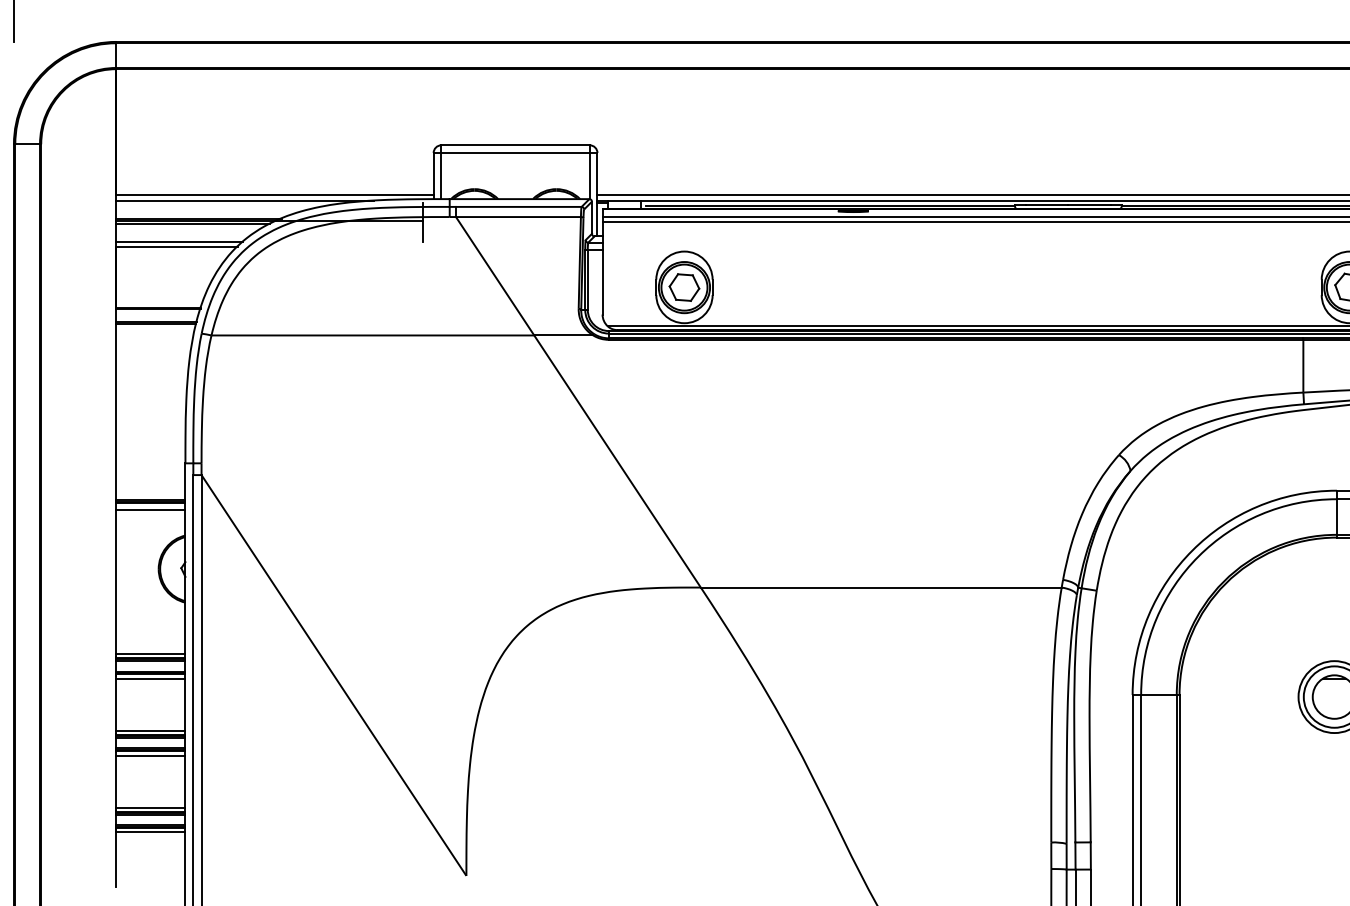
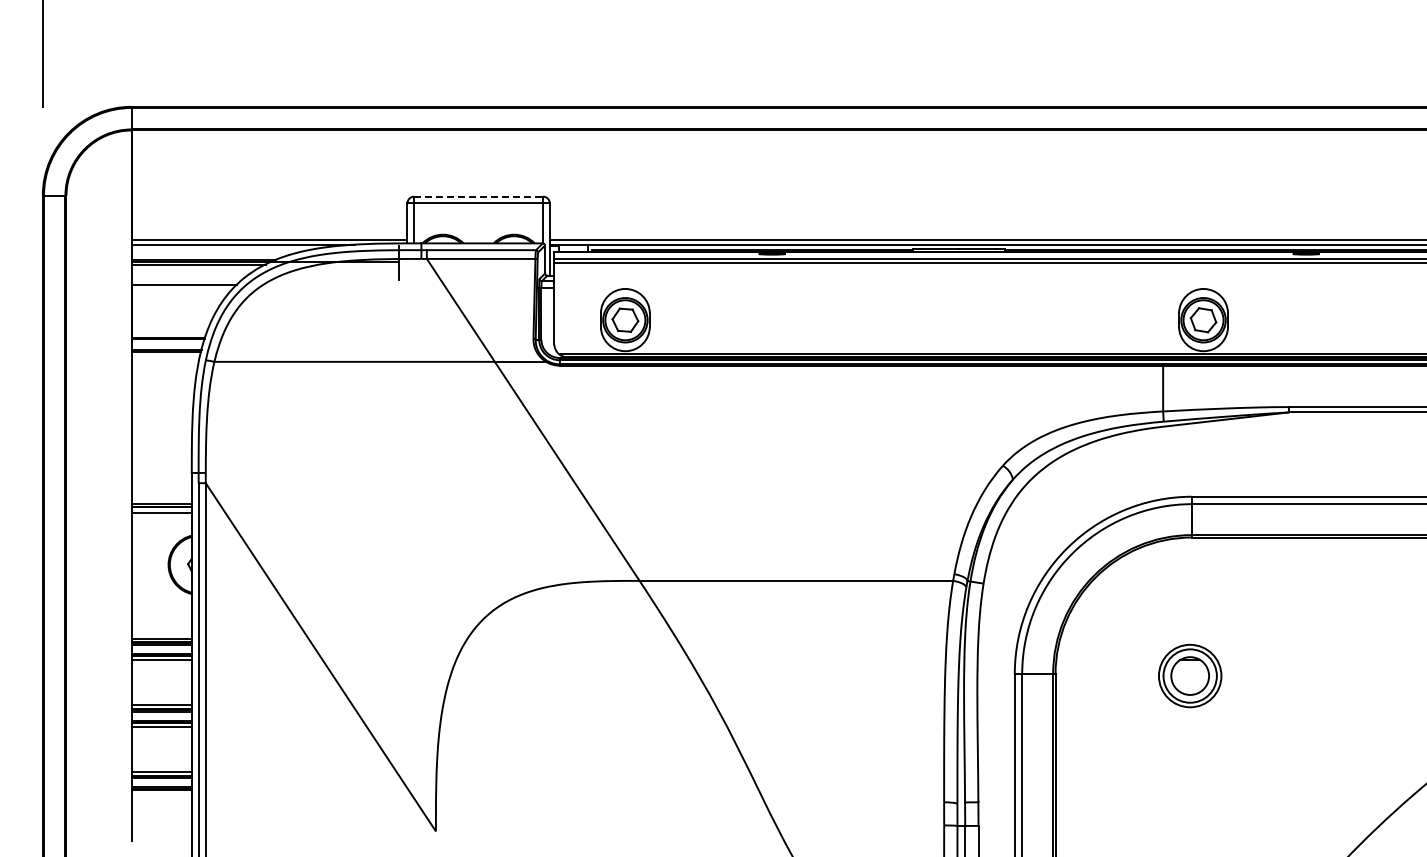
line: (516, 145) -> (479, 196), solid -> dashed
line: (179, 241) -> (186, 280), removed
line: (150, 832) -> (161, 793), removed

